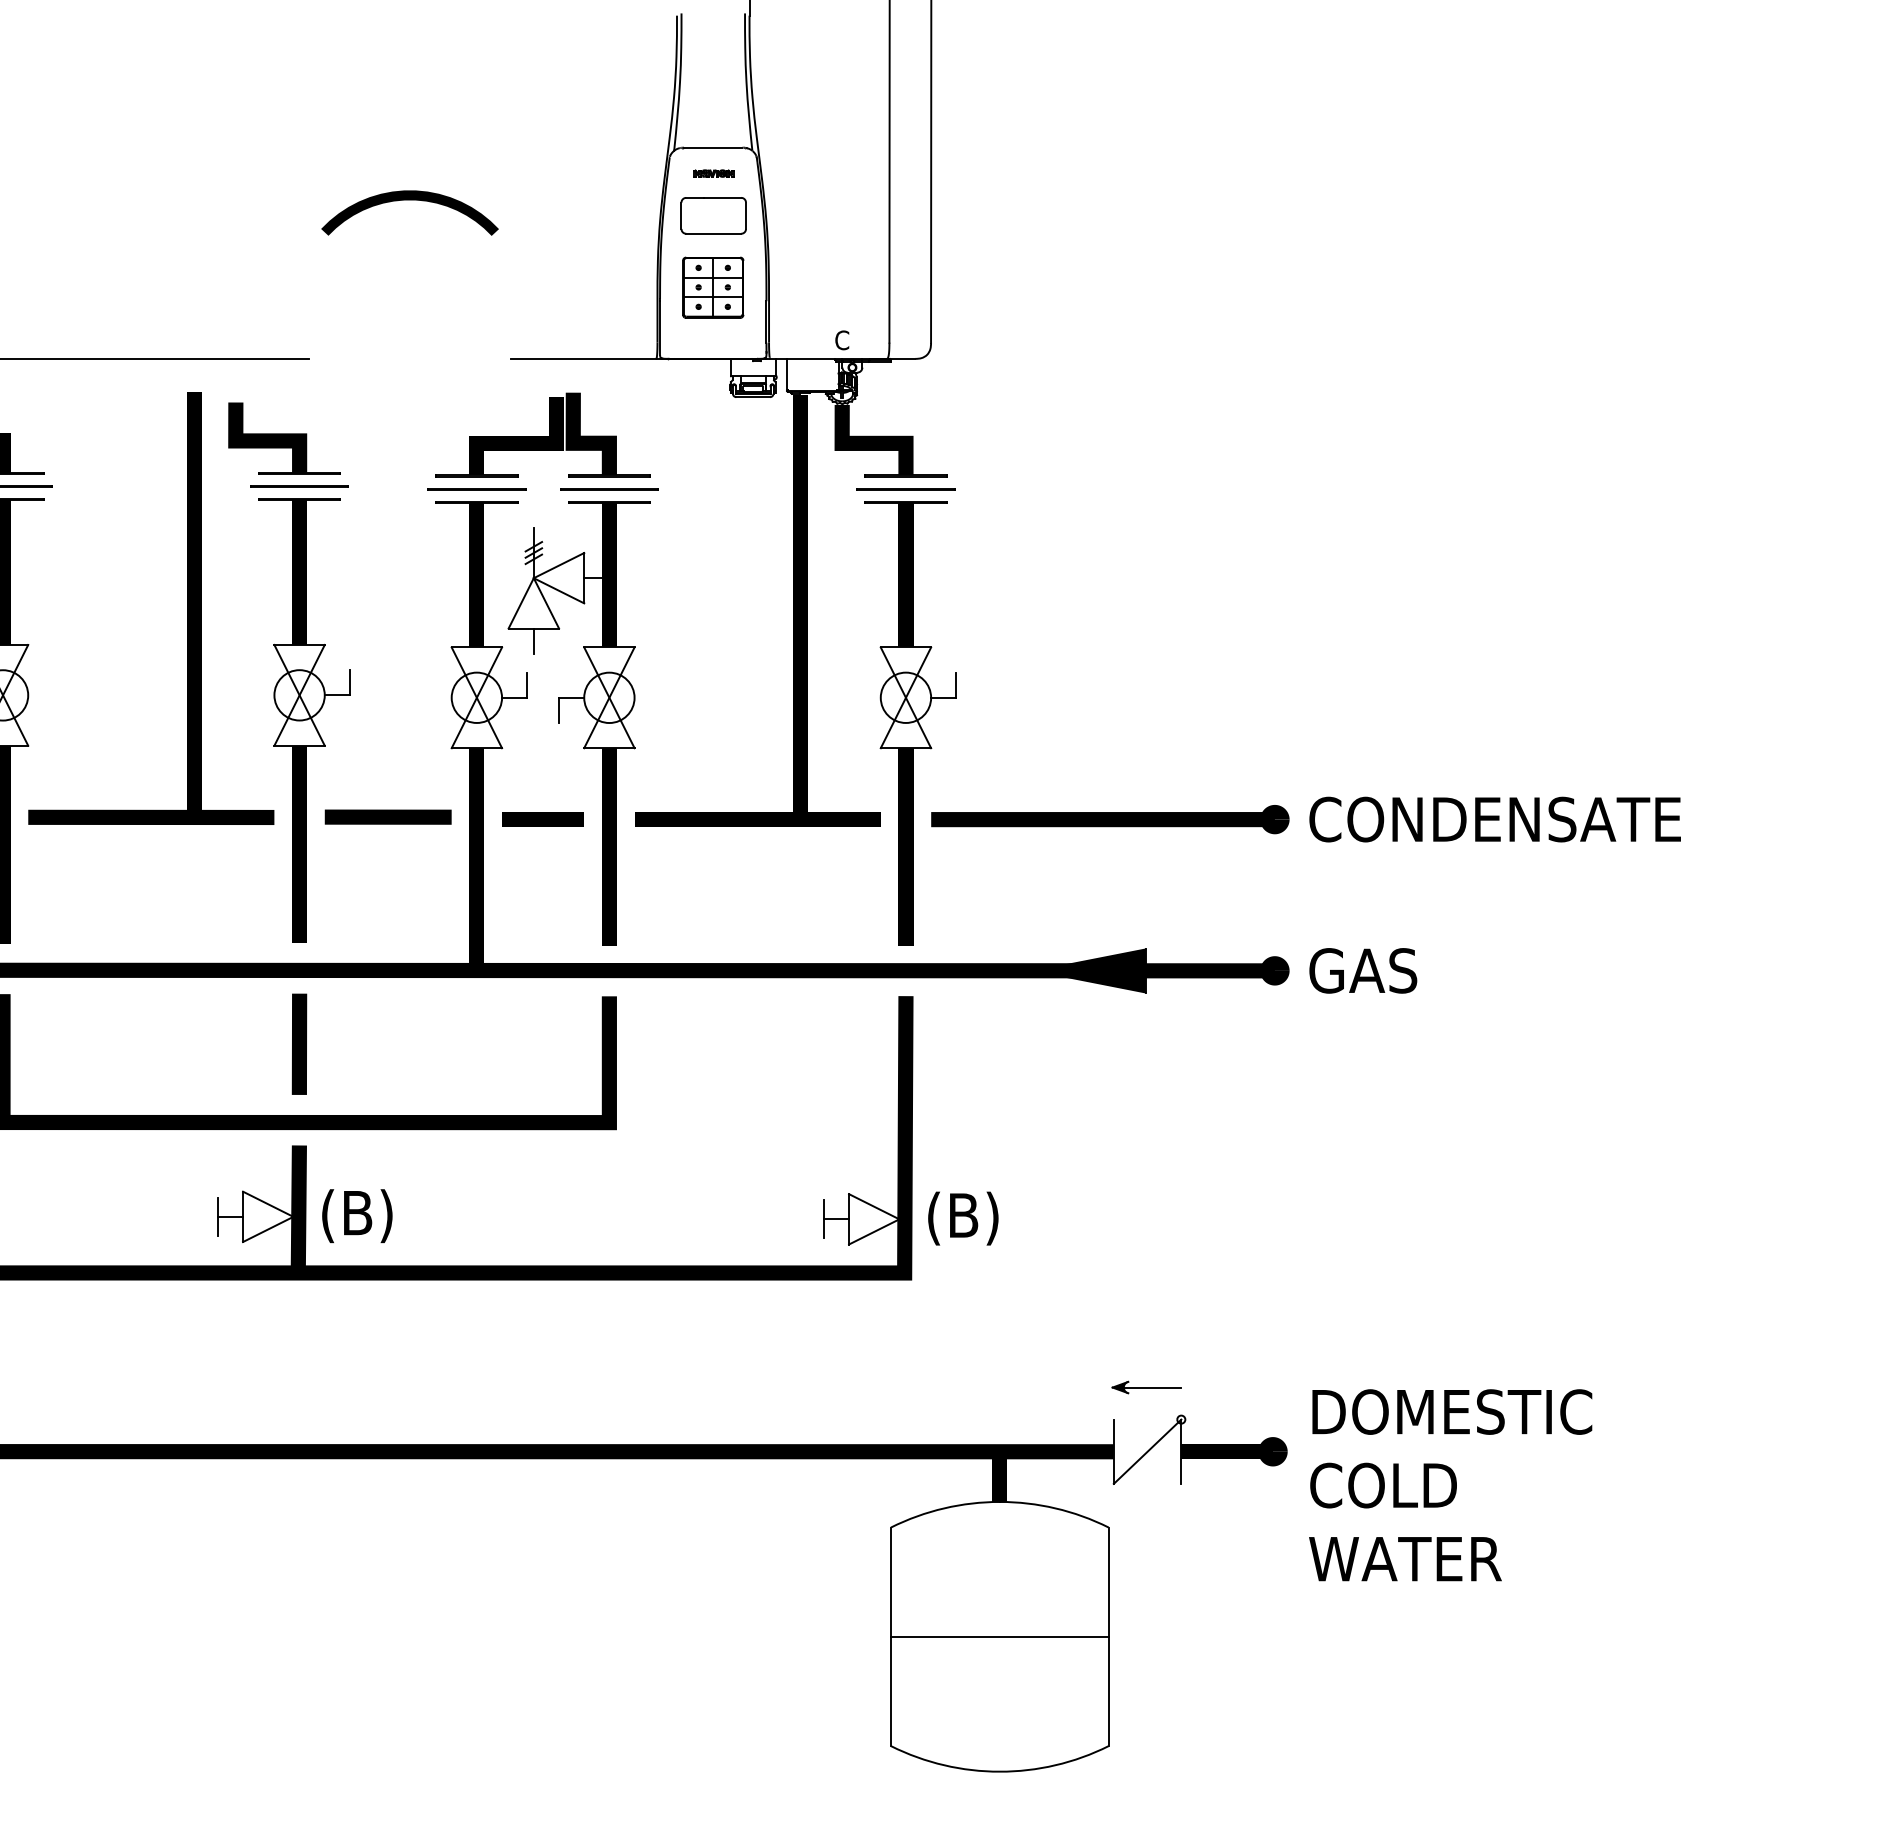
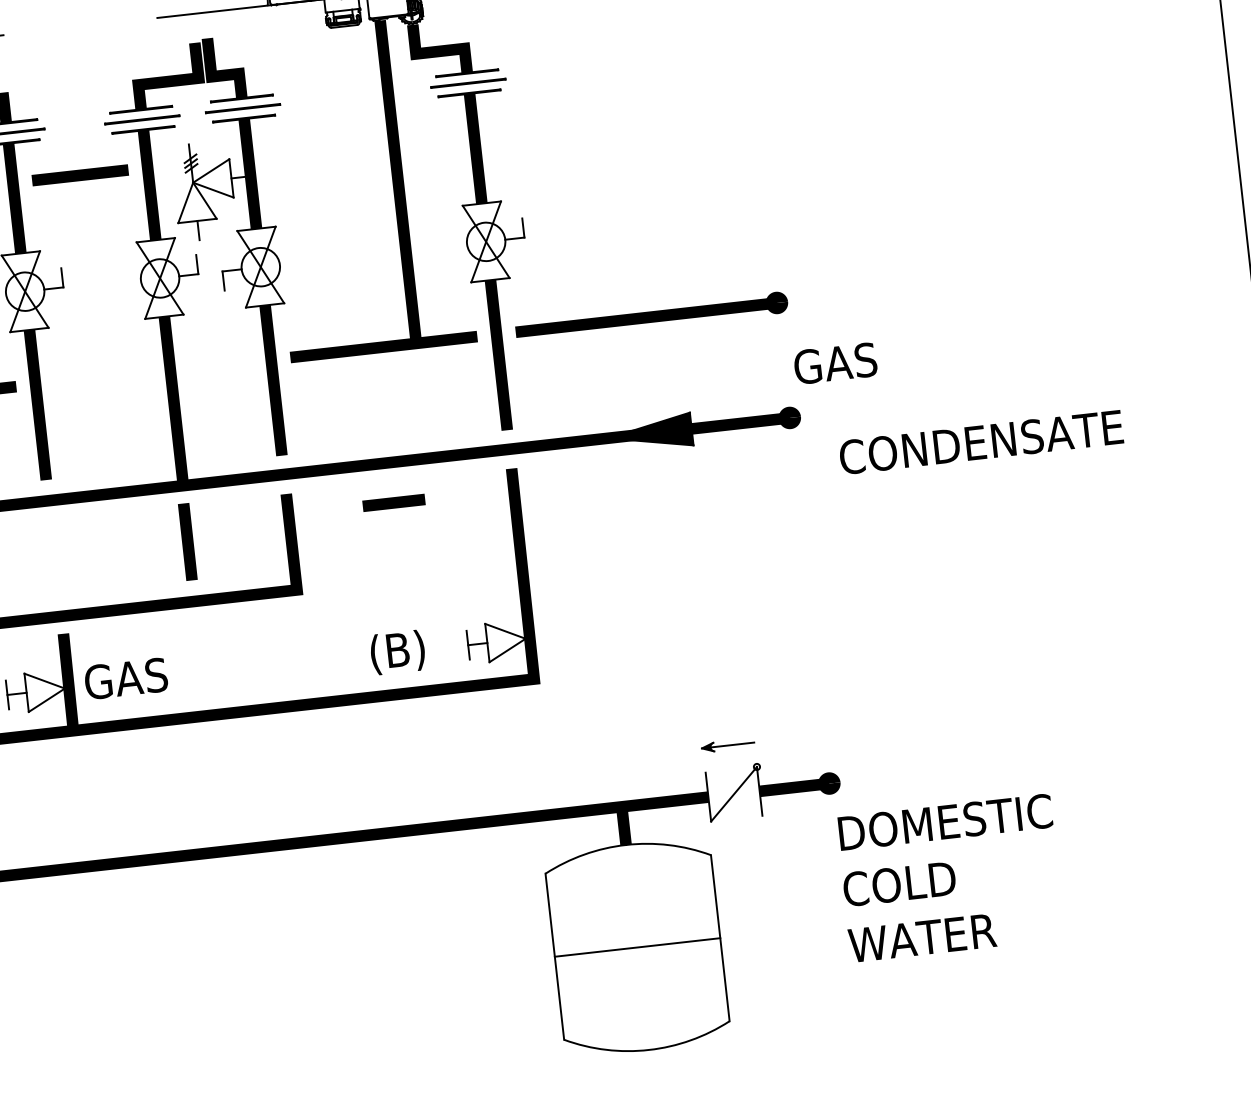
line: (387, 816) -> (79, 174), moved
line: (542, 819) -> (393, 502), moved
text: (1494, 819) -> (980, 442), moved
text: (1363, 970) -> (835, 363), moved
line: (299, 1043) -> (187, 541), moved
text: (374, 1216) -> (126, 681), (B) -> GAS
text: (963, 1218) -> (397, 652), moved
text: (1450, 1485) -> (950, 878), moved

